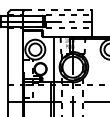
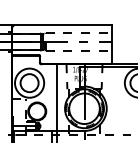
line: (58, 10) -> (63, 25), dashed -> solid

